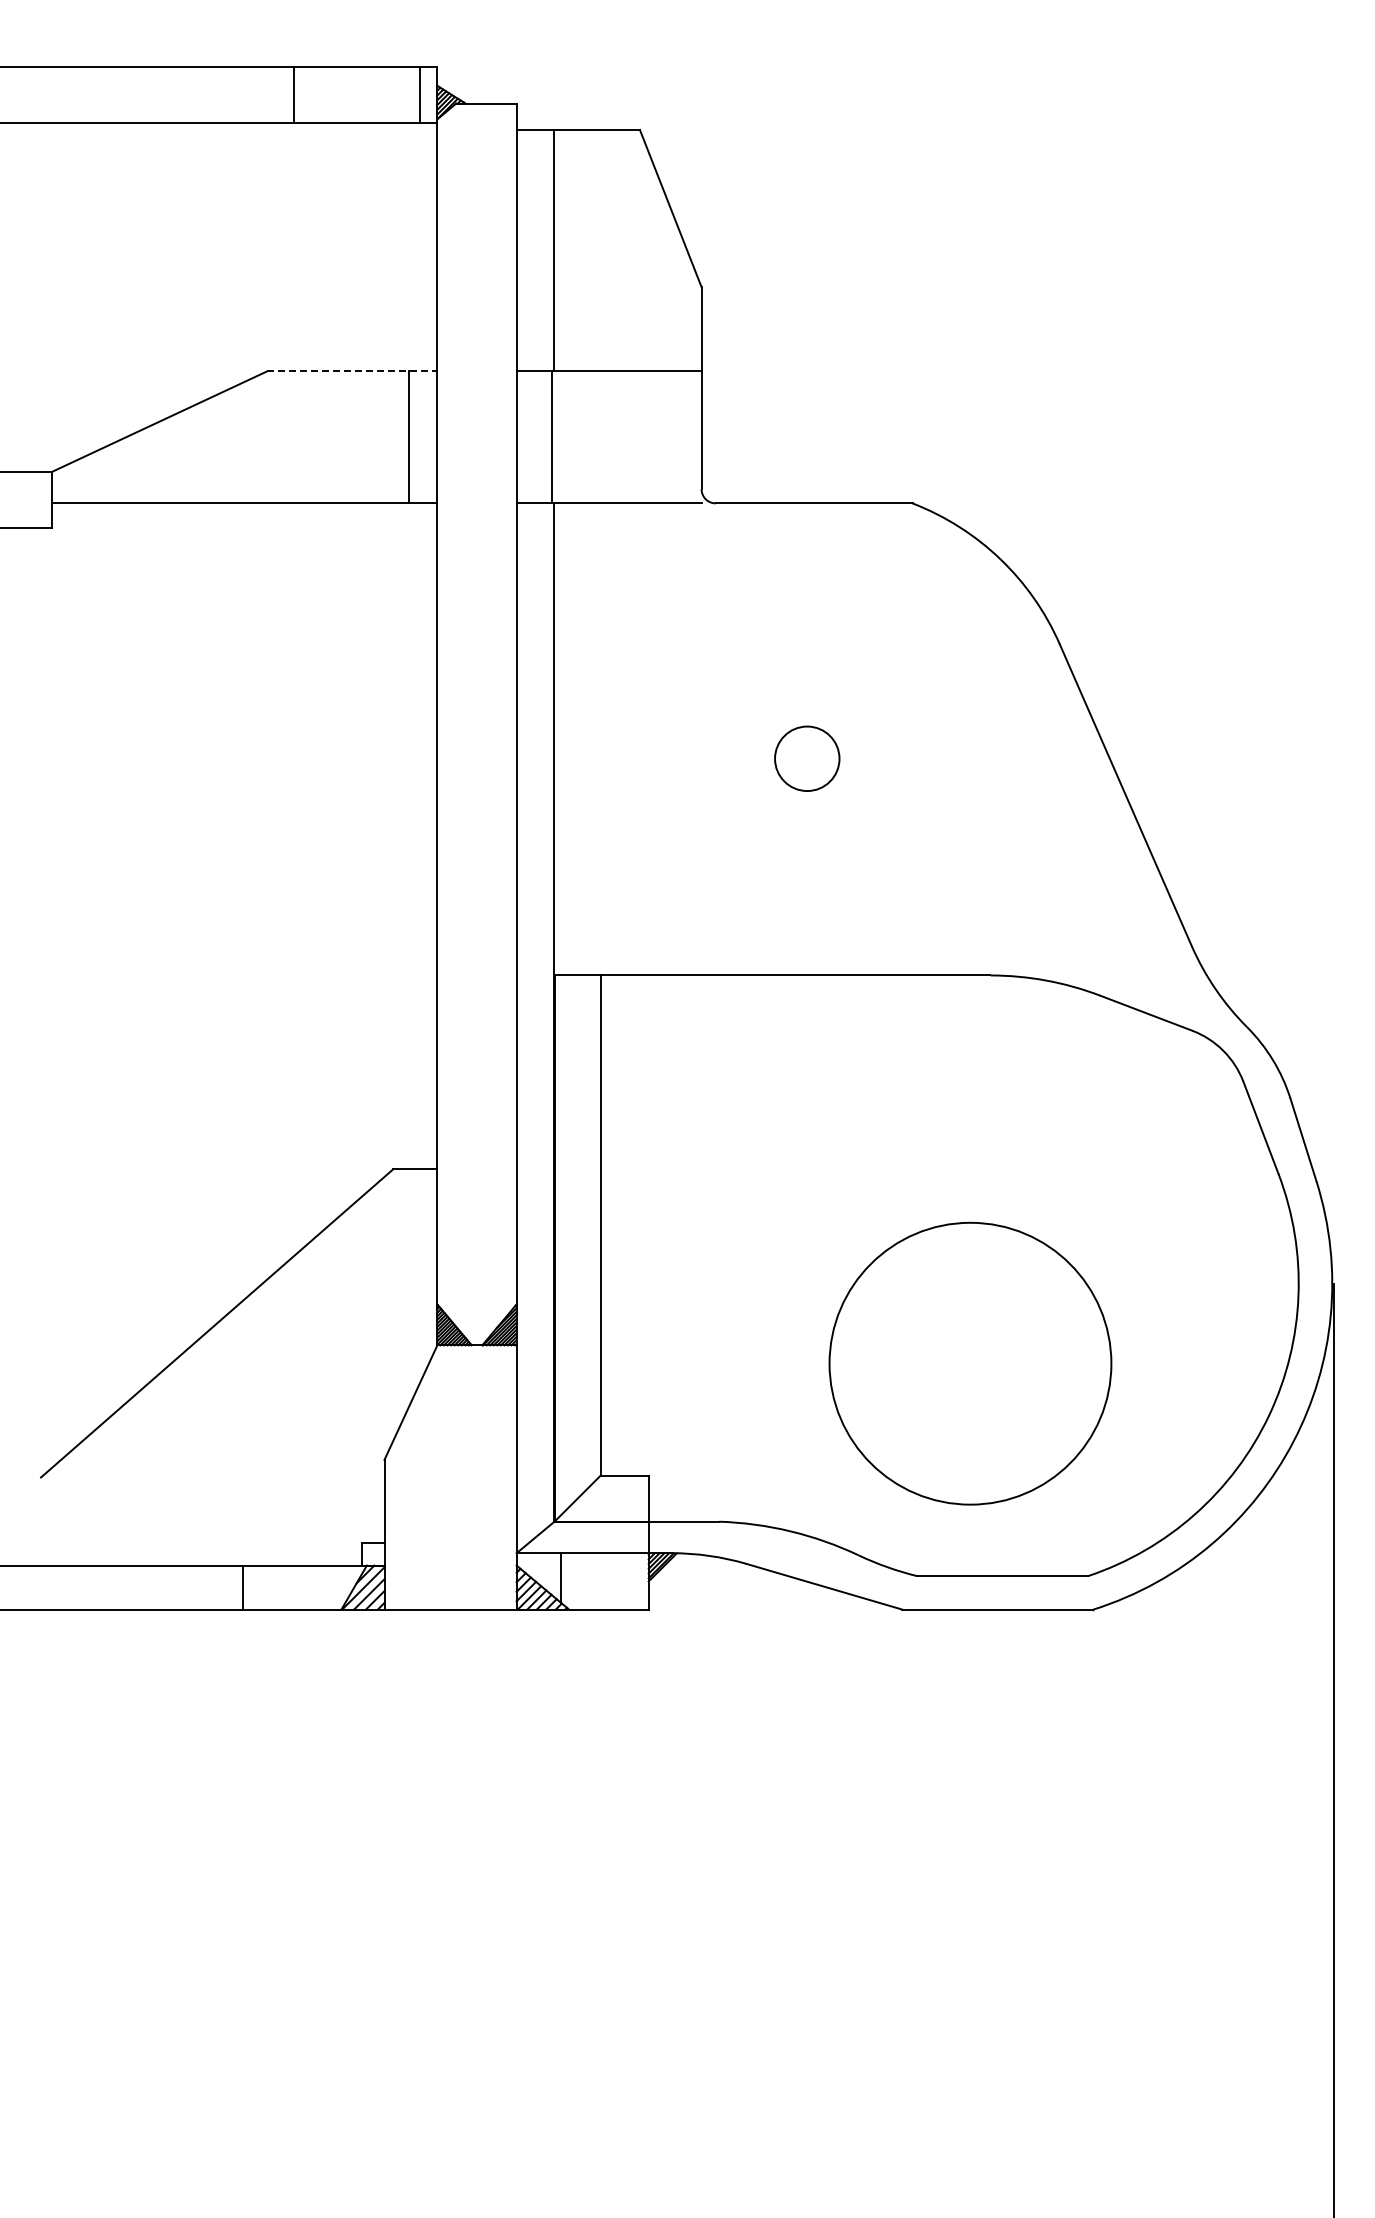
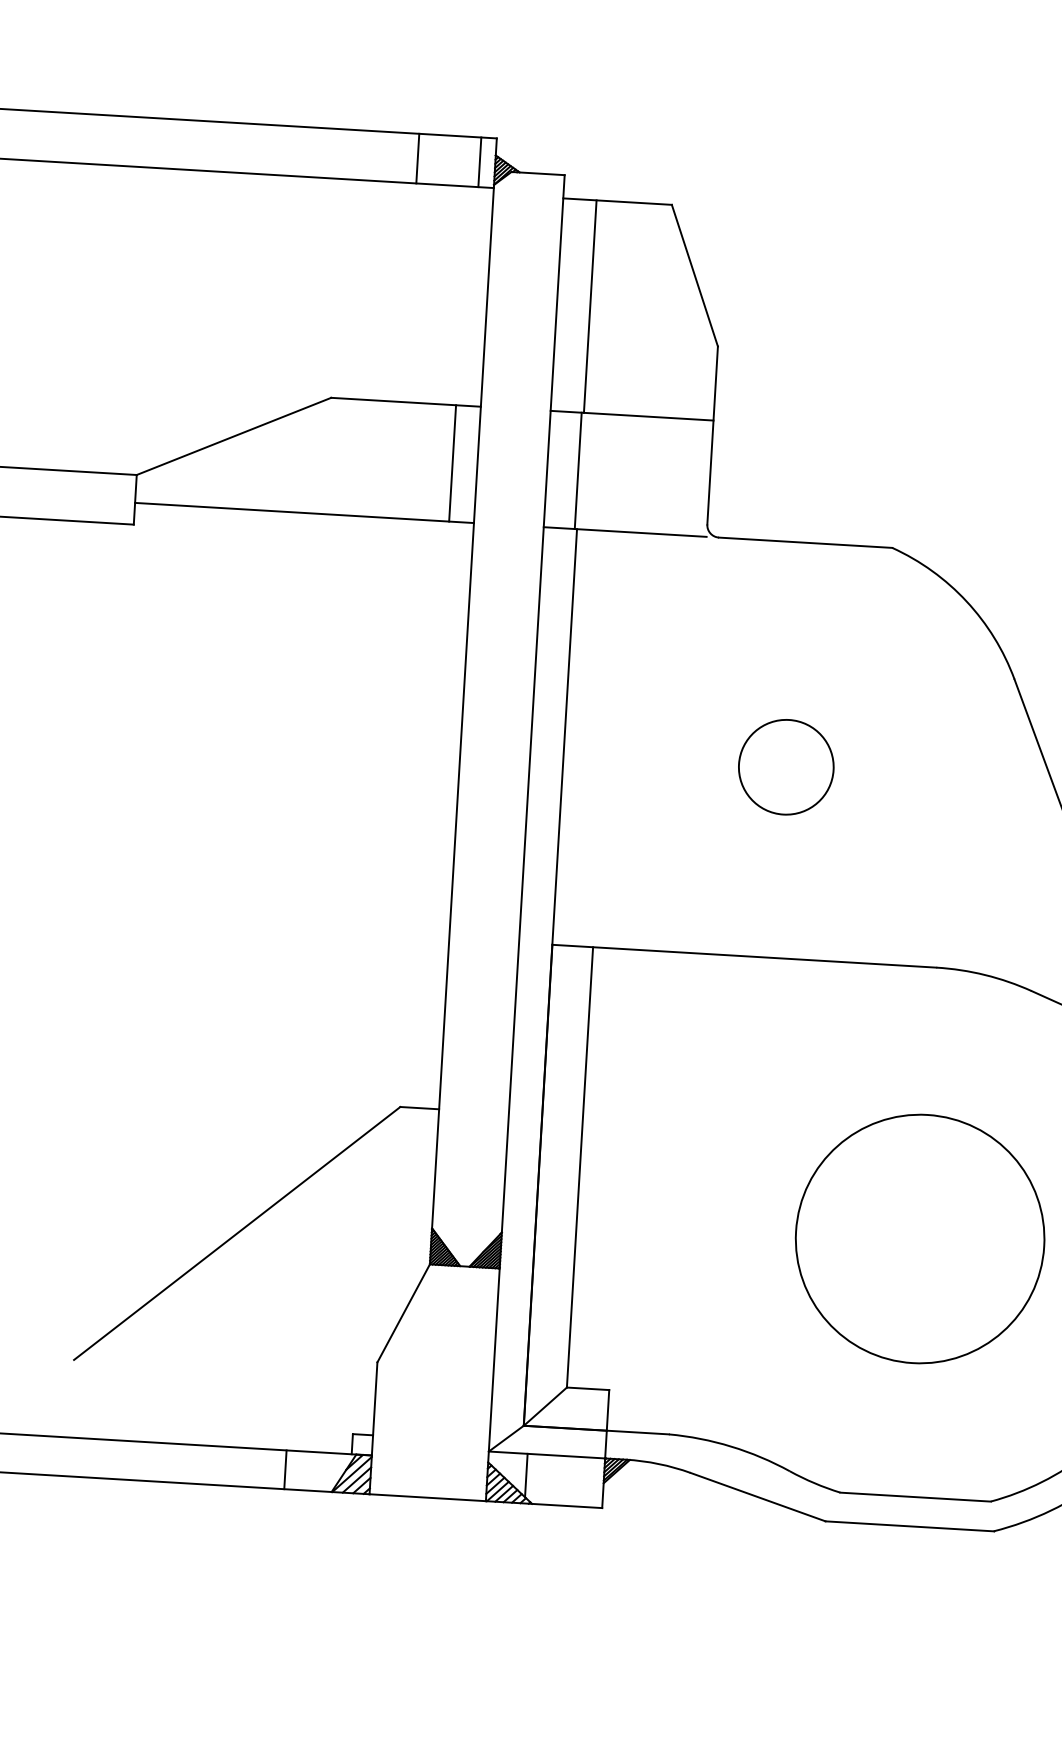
line: (294, 94) -> (418, 158), moved
line: (352, 371) -> (406, 402), dashed -> solid
circle: (807, 758) -> (786, 767), size x1.67
circle: (970, 1363) -> (920, 1238), moved
line: (242, 1587) -> (285, 1469), moved

